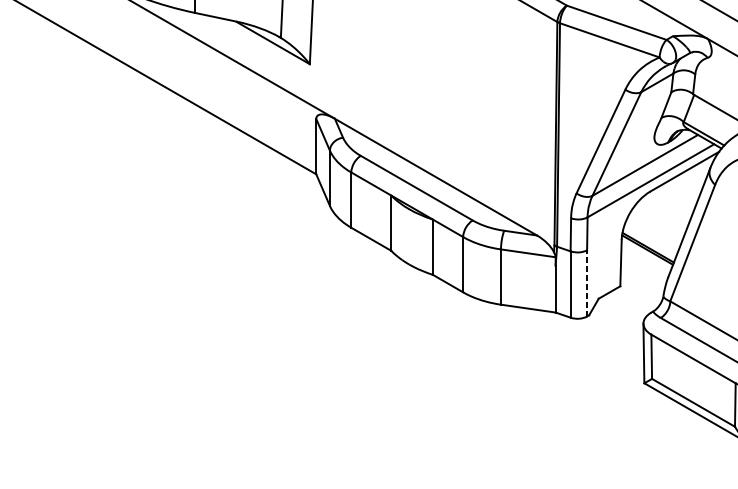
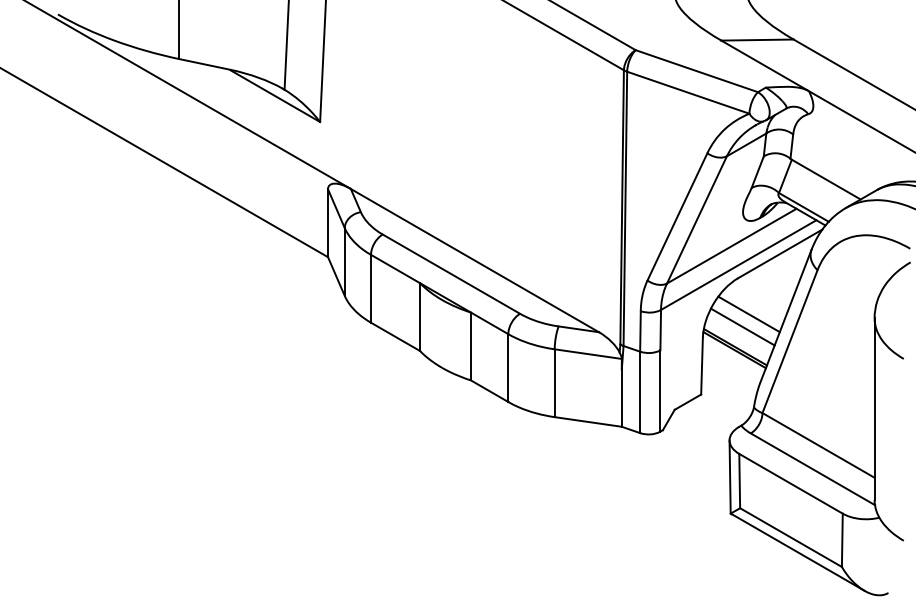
line: (658, 221) -> (748, 314), added
line: (653, 230) -> (742, 326), added
line: (587, 282) -> (660, 390), dashed -> solid

